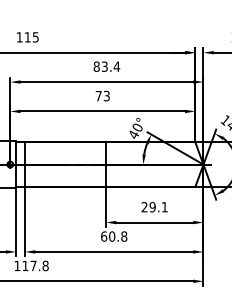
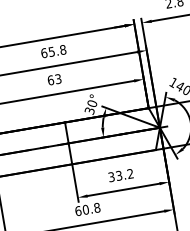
text: (106, 66) -> (53, 51), 83.4 -> 65.8
text: (98, 95) -> (50, 79), 73 -> 63
text: (133, 134) -> (89, 110), 40° -> 30°
text: (154, 207) -> (120, 175), 29.1 -> 33.2

